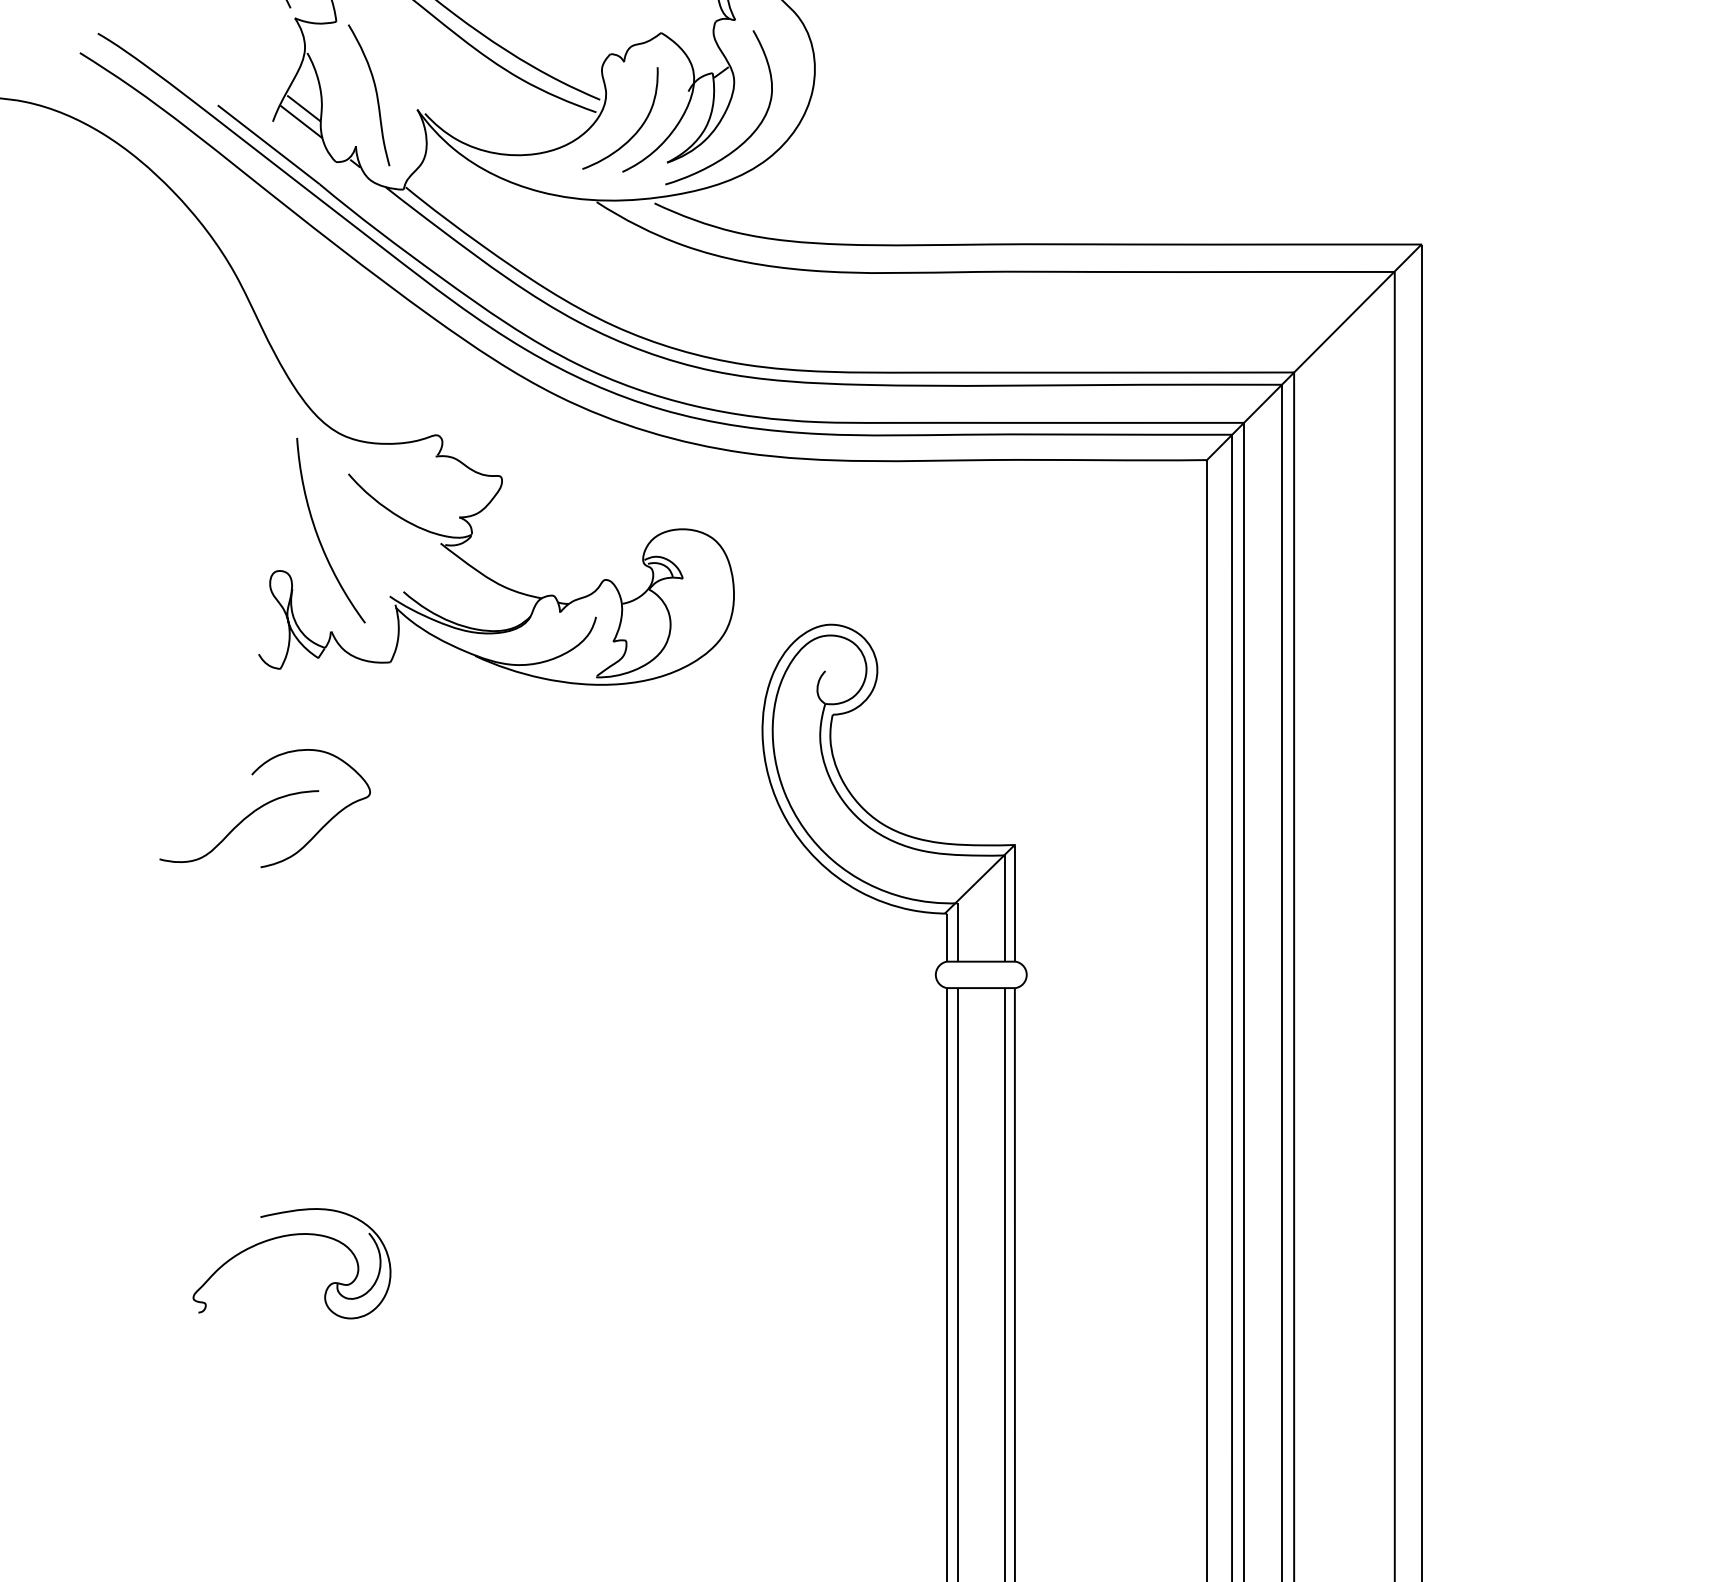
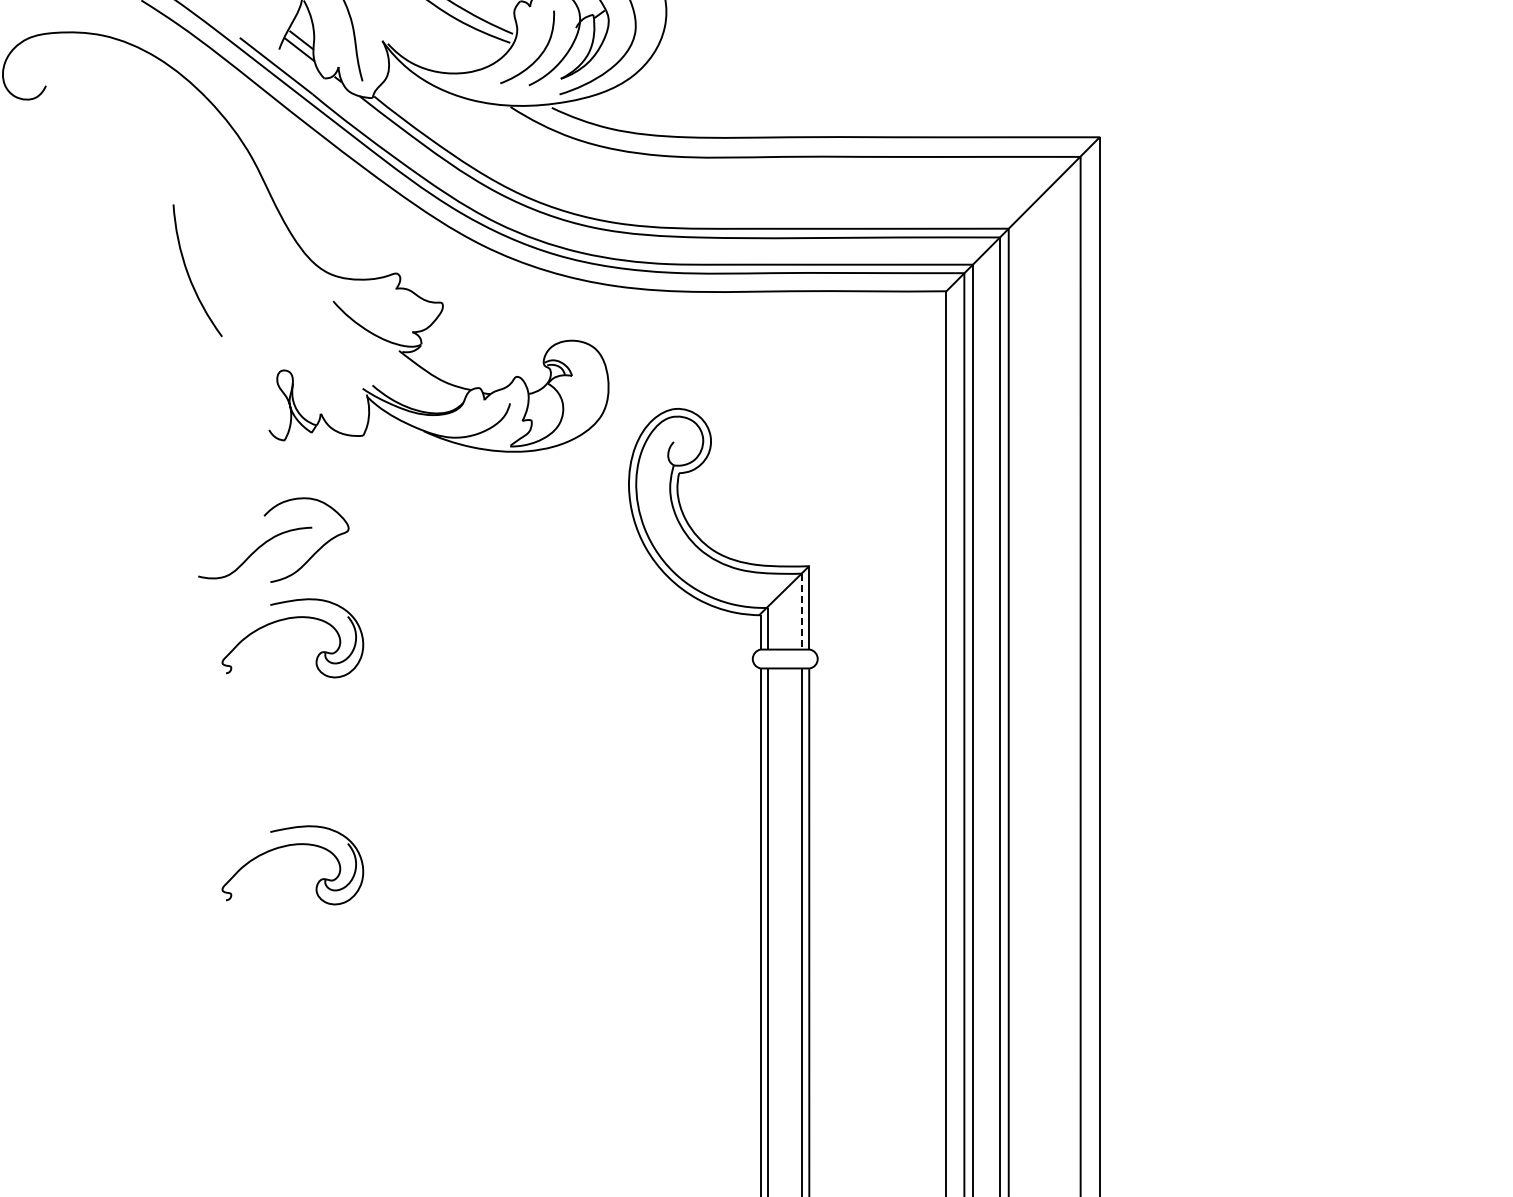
curve: (319, 535) -> (189, 274), moved
line: (1005, 908) -> (802, 611), solid -> dashed
part: (287, 919) -> (289, 619), added

